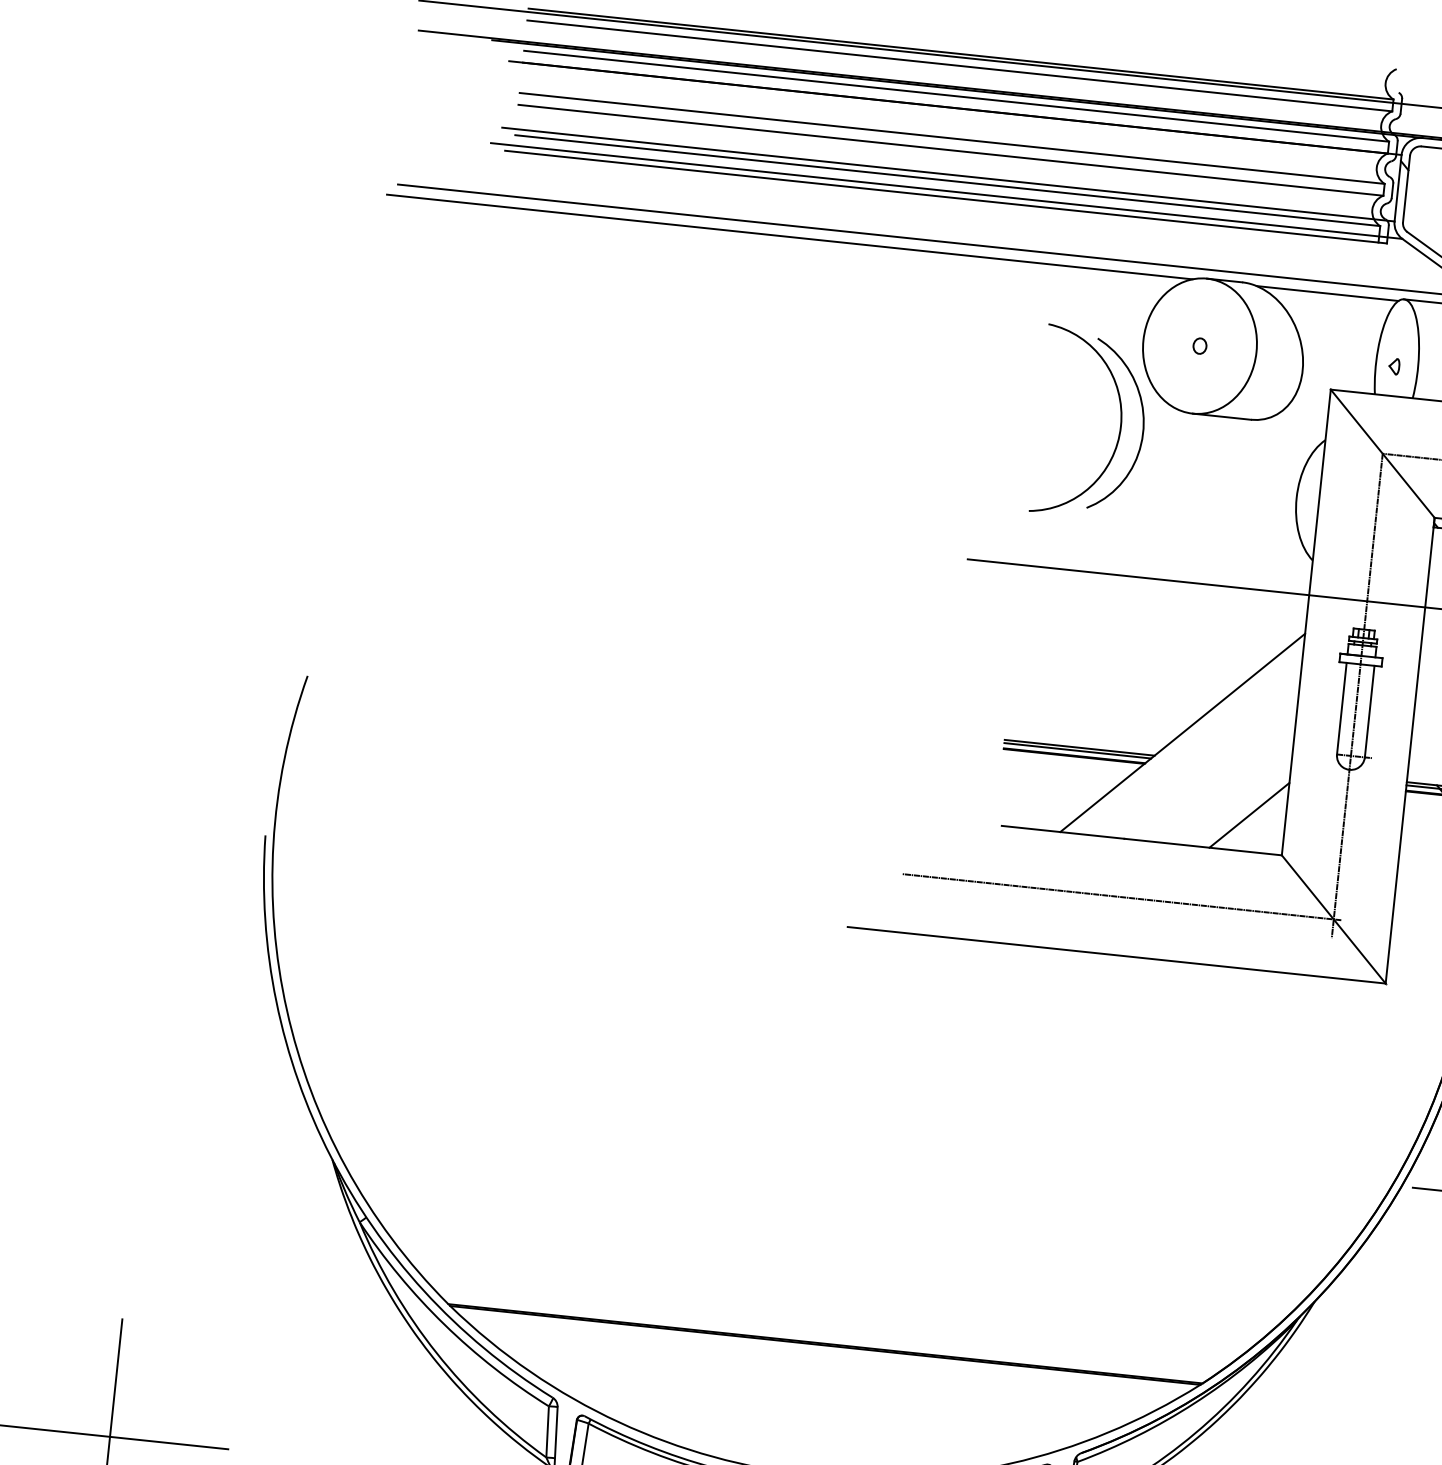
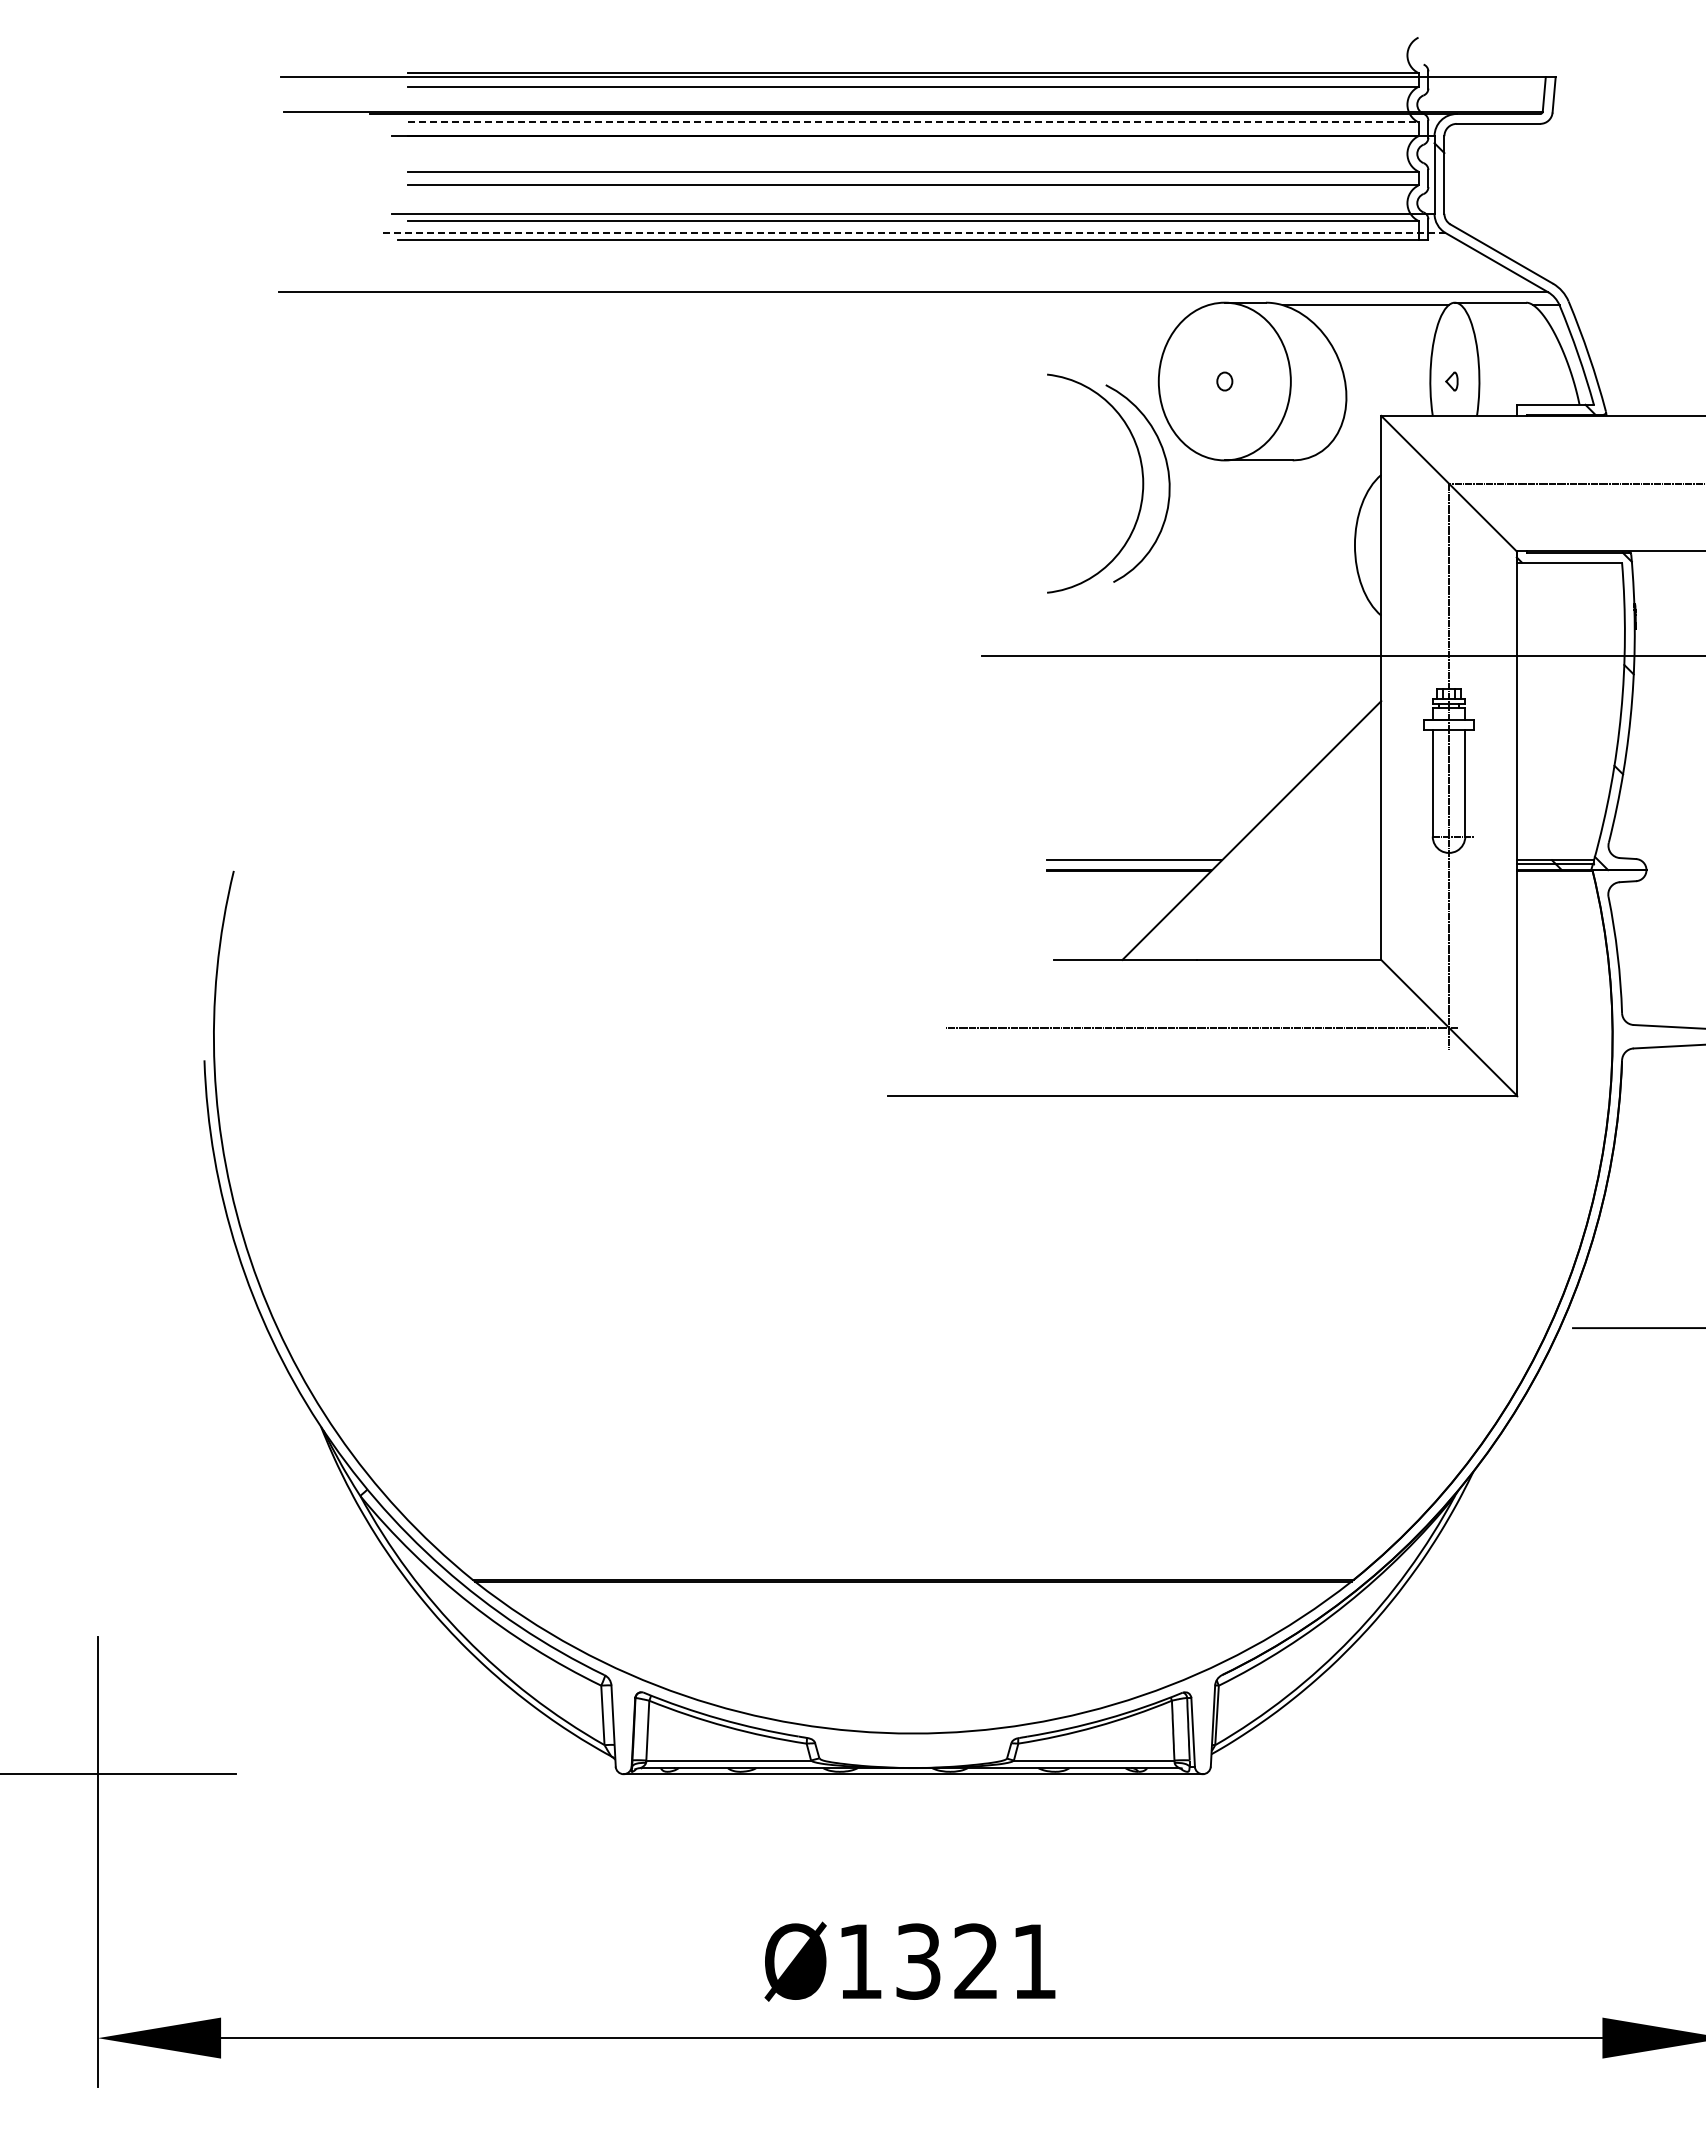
line: (956, 96) -> (913, 122), solid -> dashed
line: (945, 191) -> (912, 233), solid -> dashed
line: (789, 237) -> (737, 305), removed
line: (1077, 750) -> (1132, 863), removed
line: (1249, 815) -> (1338, 917), removed

